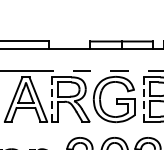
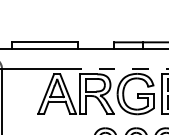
line: (52, 99) -> (80, 94), dashed -> solid
line: (144, 99) -> (162, 94), dashed -> solid

